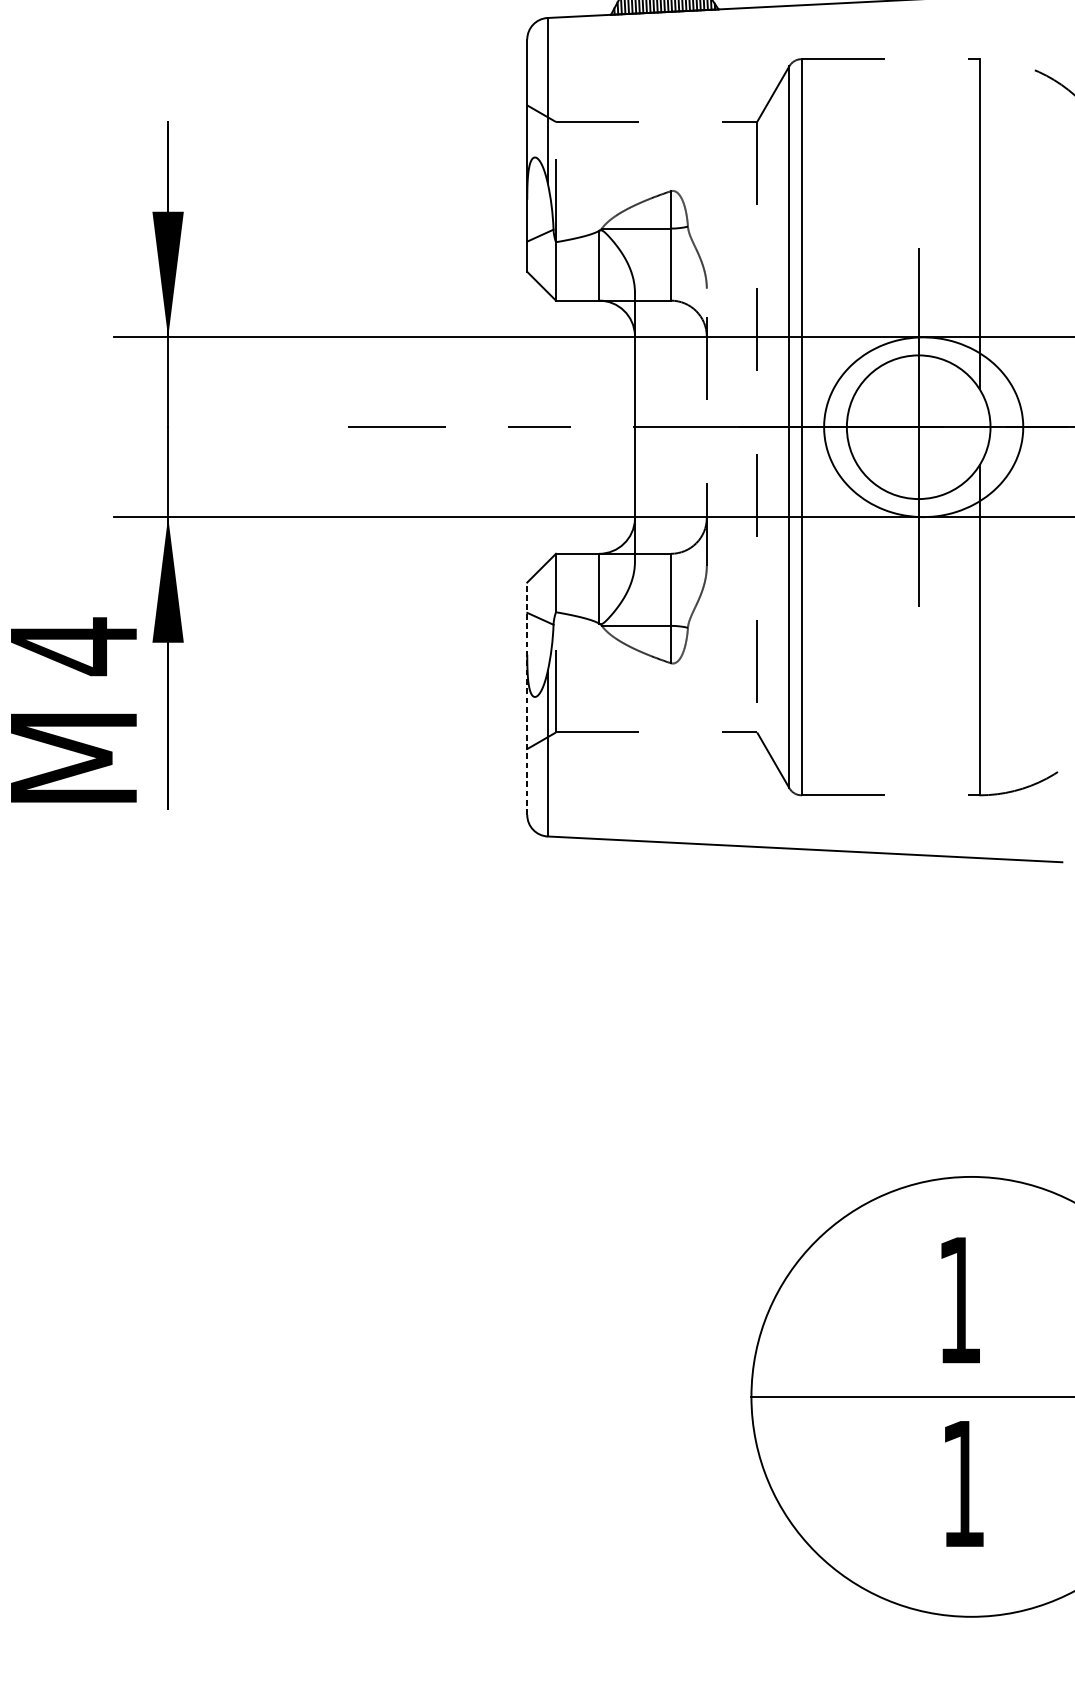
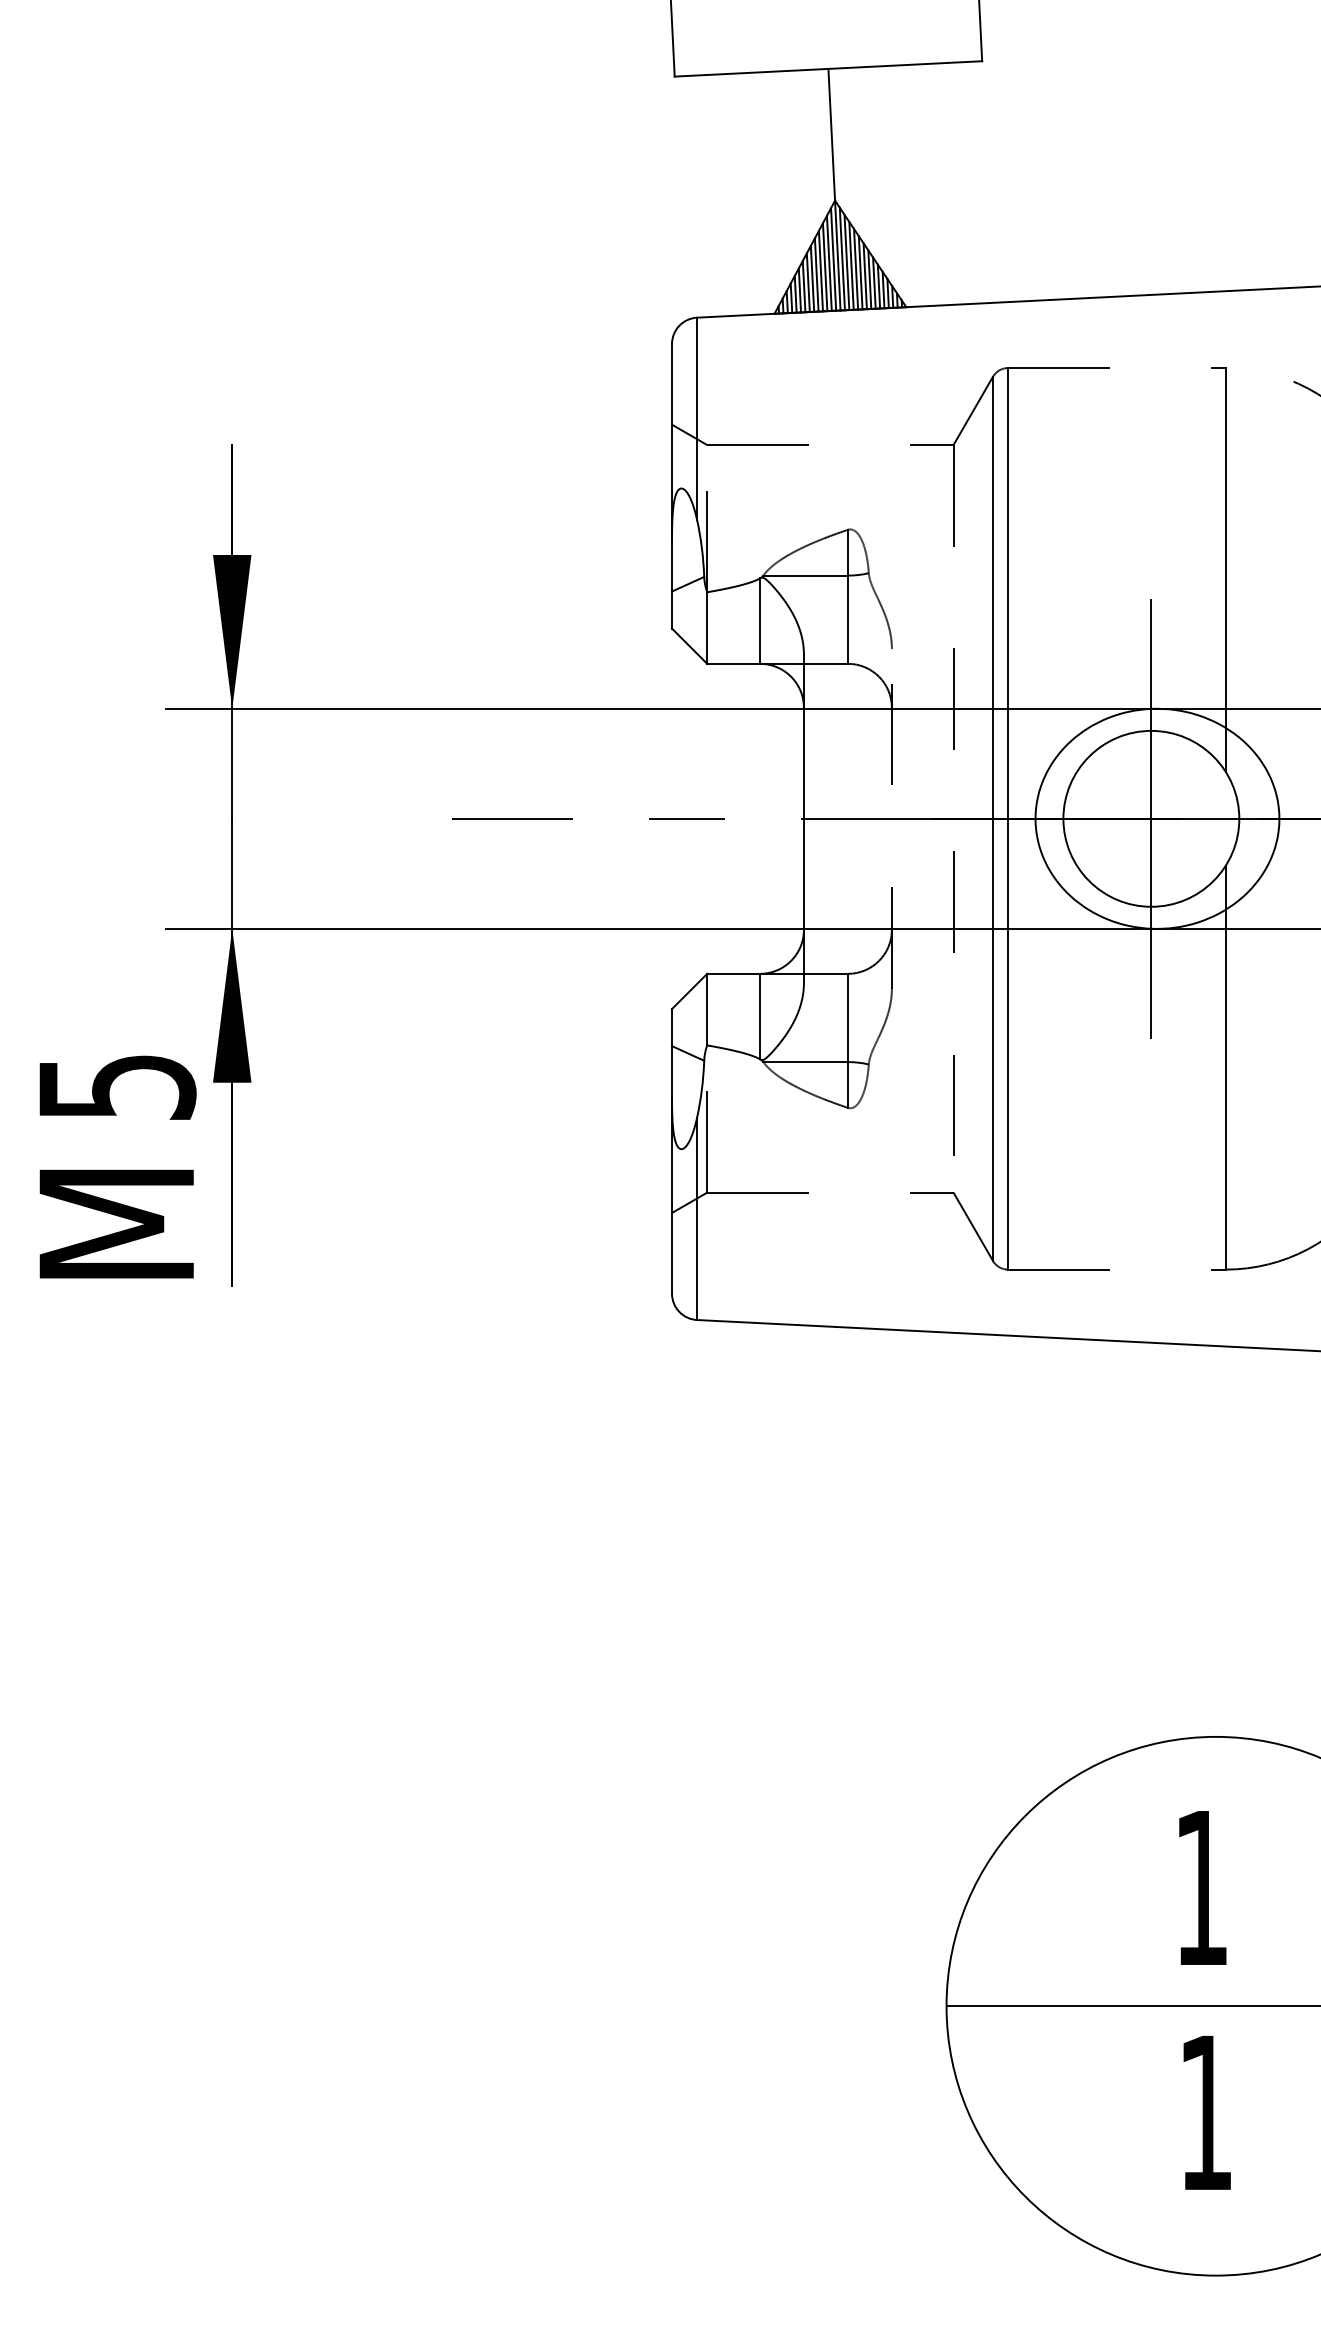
text: (74, 646) -> (117, 1087), 4 -> 5
line: (527, 698) -> (672, 1150), dashed -> solid

